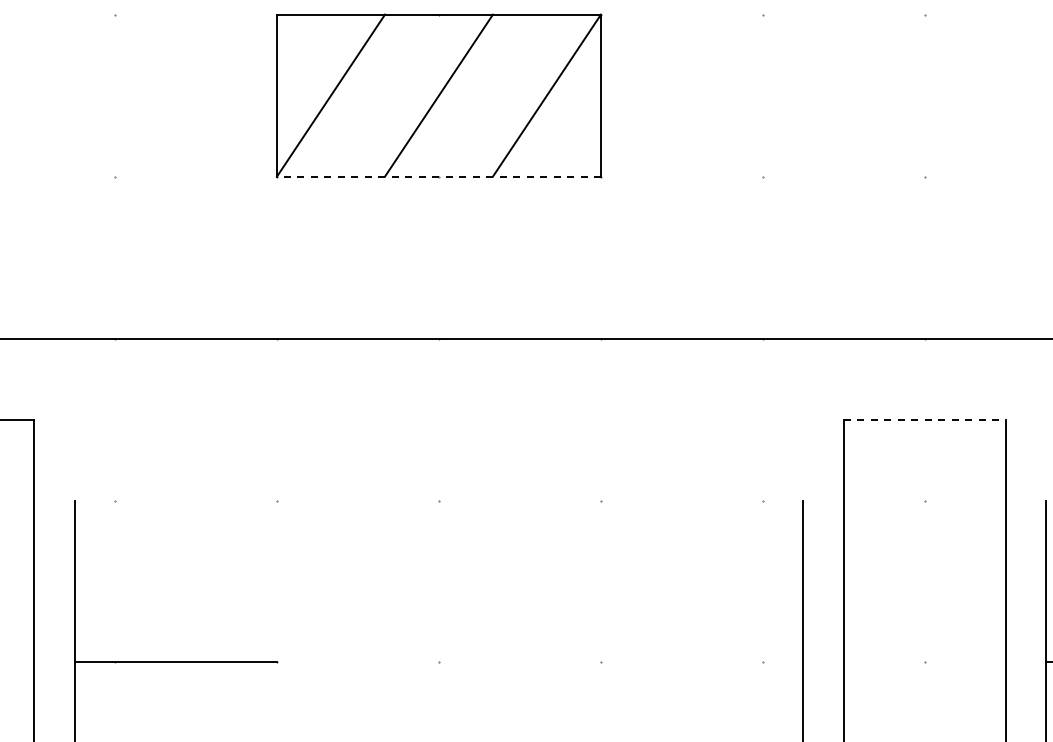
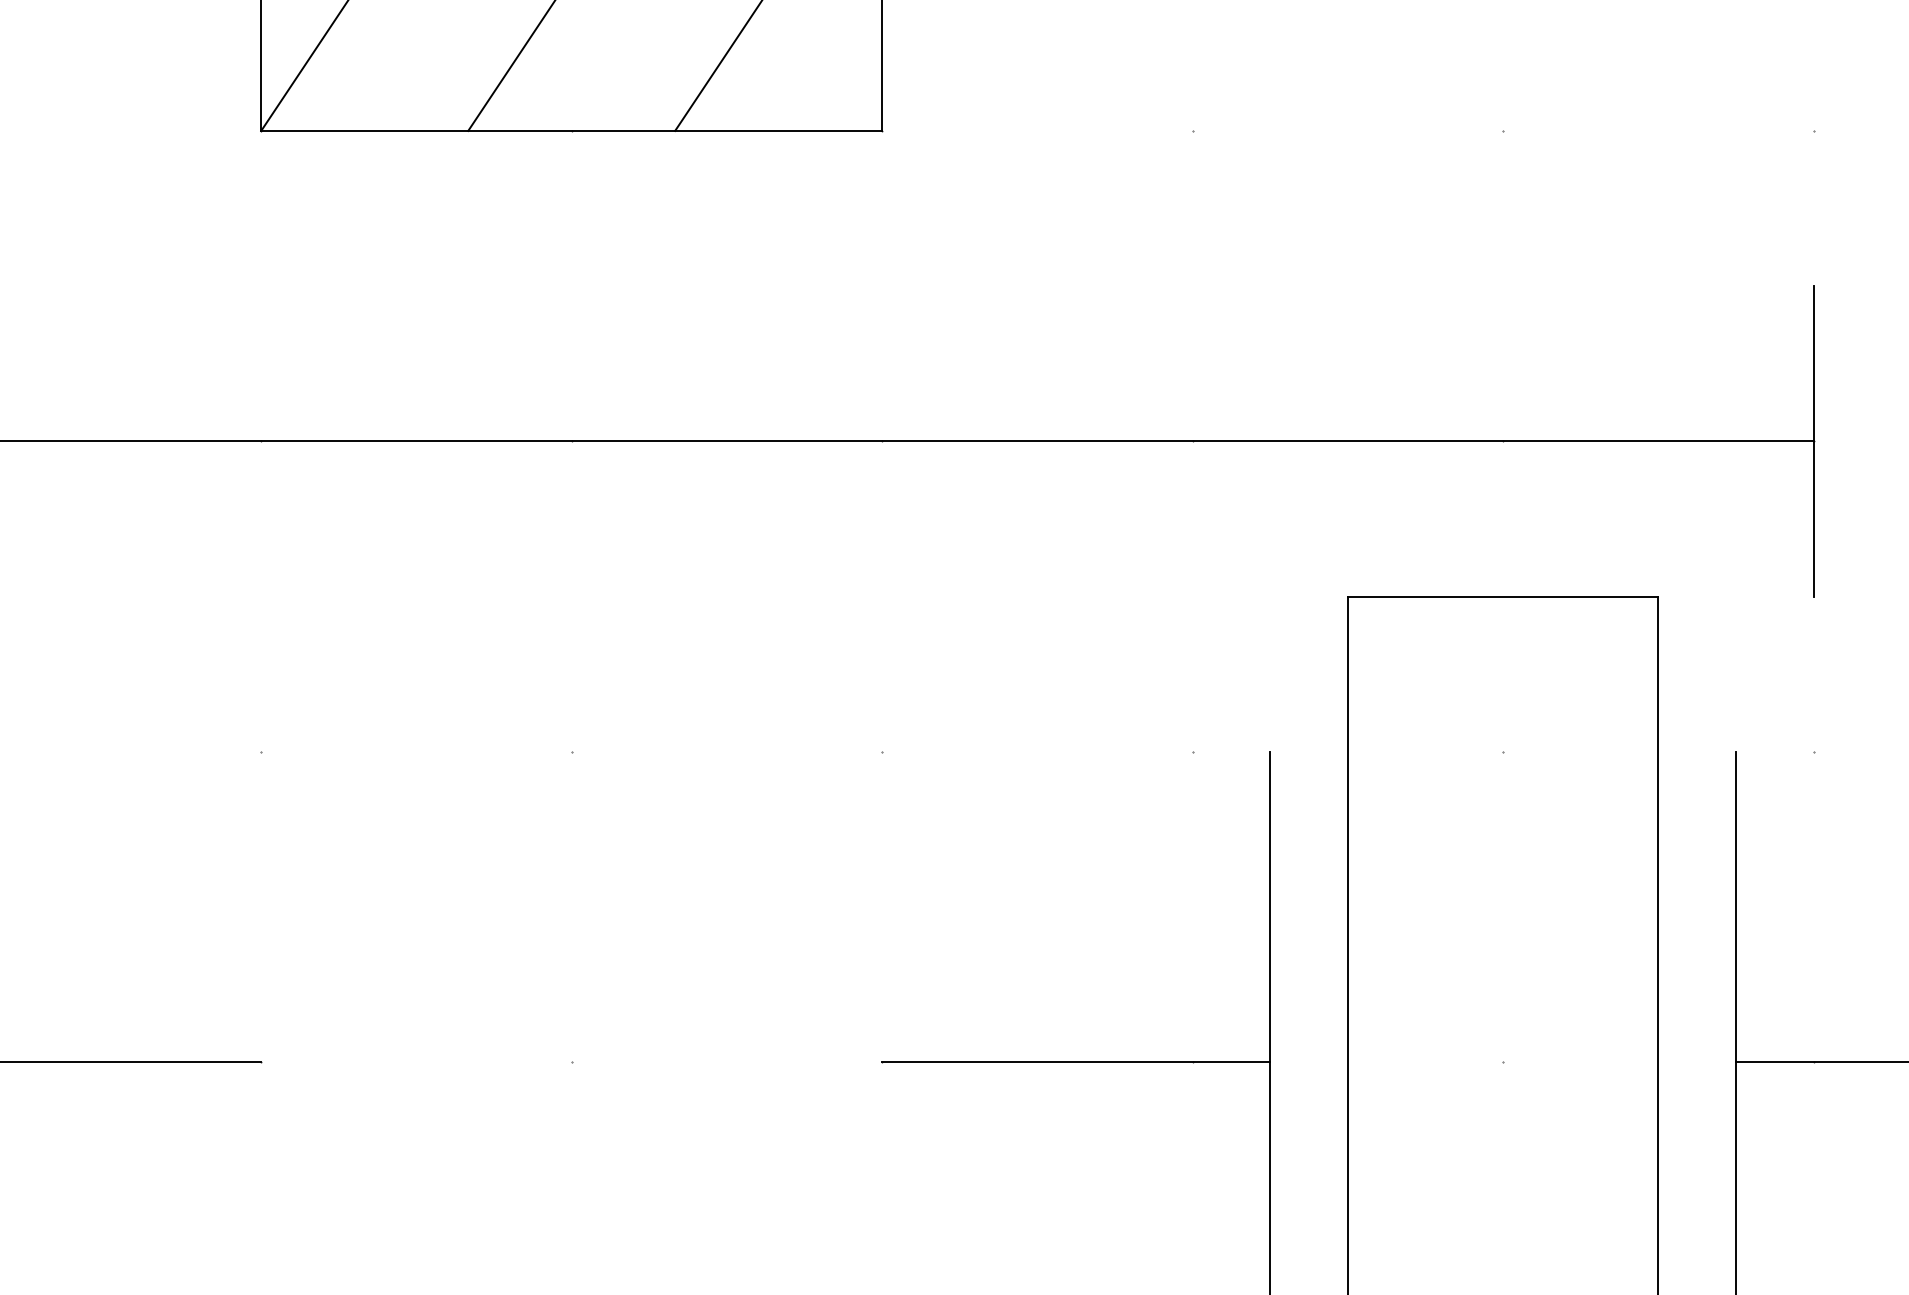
line: (439, 176) -> (572, 130), dashed -> solid
line: (924, 419) -> (1502, 596), dashed -> solid
line: (701, 662) -> (1074, 1062), added

